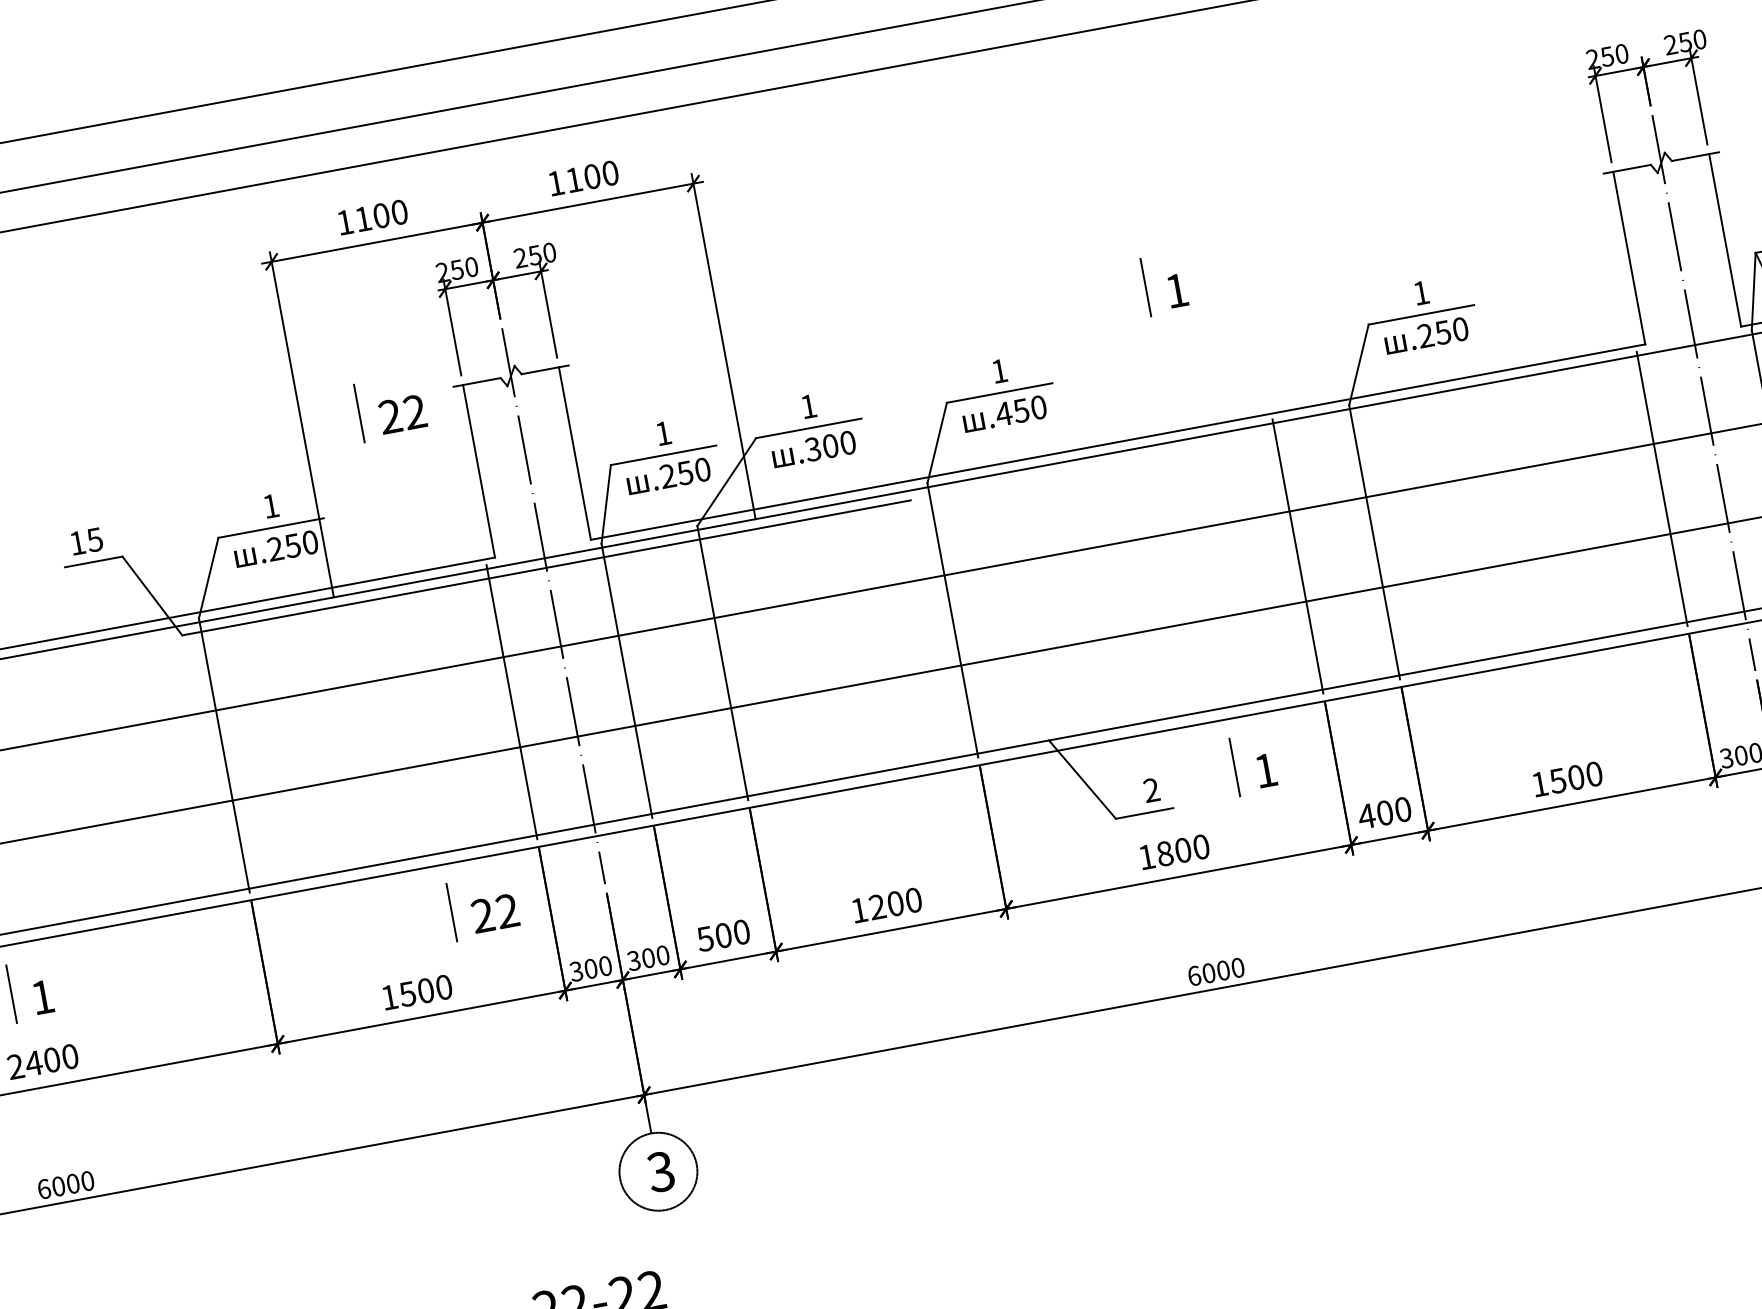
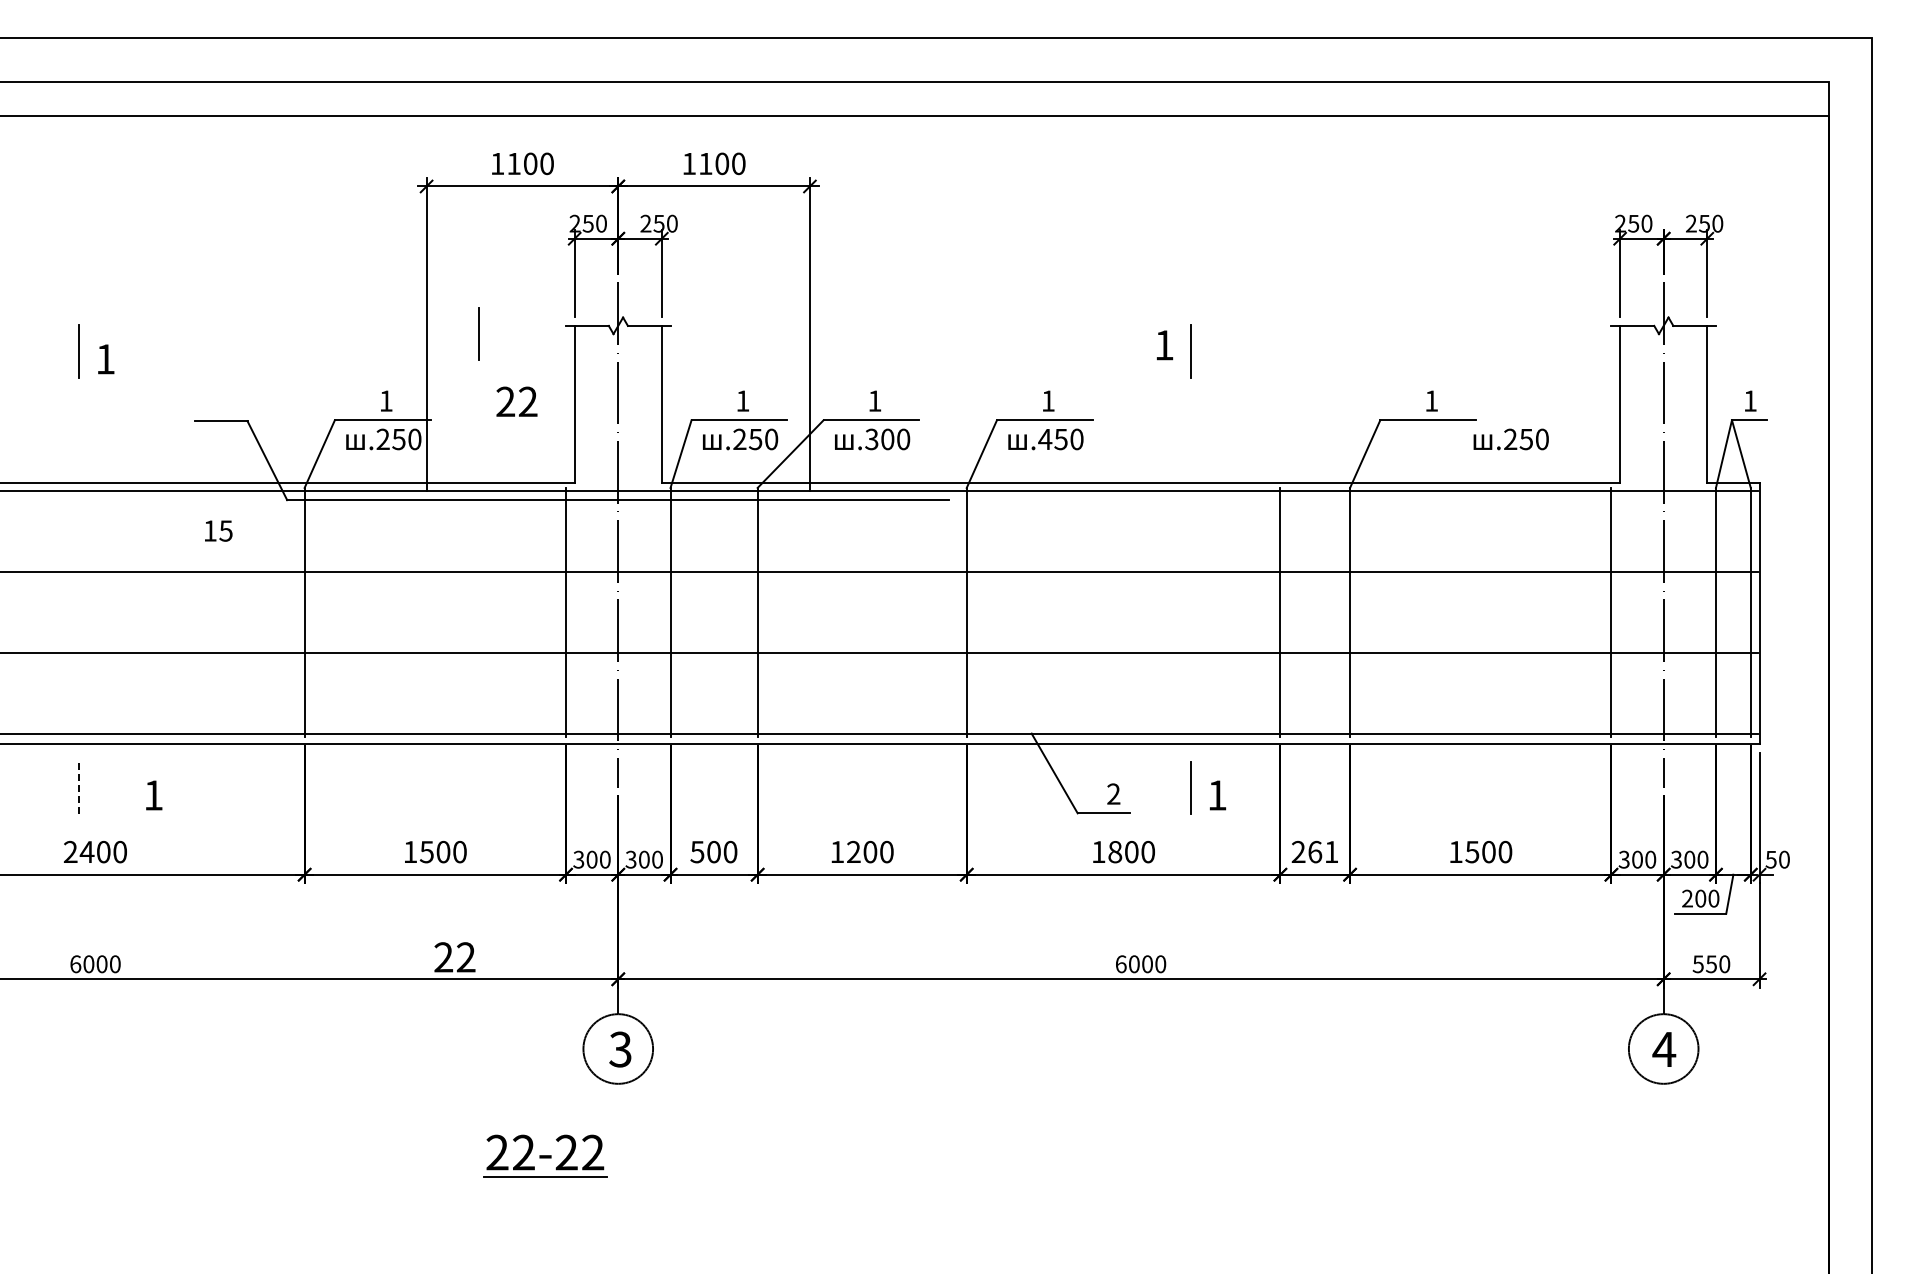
text: (1177, 290) -> (1164, 345), moved
text: (1425, 335) -> (1510, 439), moved
text: (402, 414) -> (516, 401), moved
text: (86, 540) -> (218, 530), moved
text: (1384, 812) -> (1314, 851), 400 -> 261
line: (451, 912) -> (478, 787), removed
text: (494, 913) -> (454, 957), moved
line: (11, 994) -> (78, 787), solid -> dashed
text: (43, 997) -> (154, 795), moved

